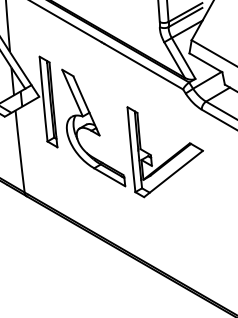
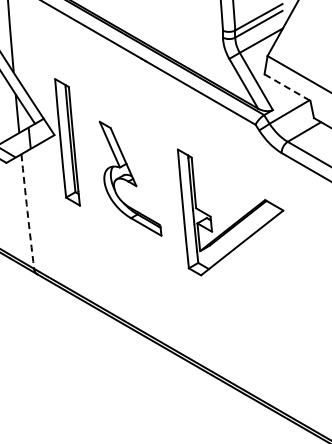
line: (205, 62) -> (287, 87), solid -> dashed
part: (93, 127) -> (130, 178), size x0.7
arc: (19, 151) -> (27, 211), solid -> dashed

